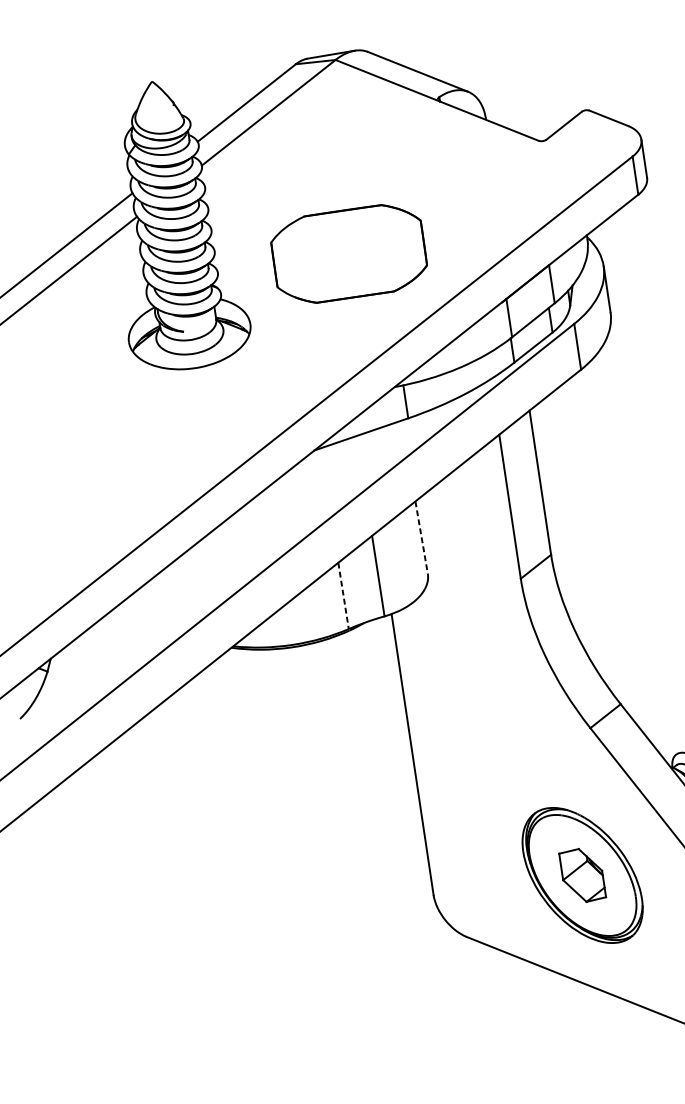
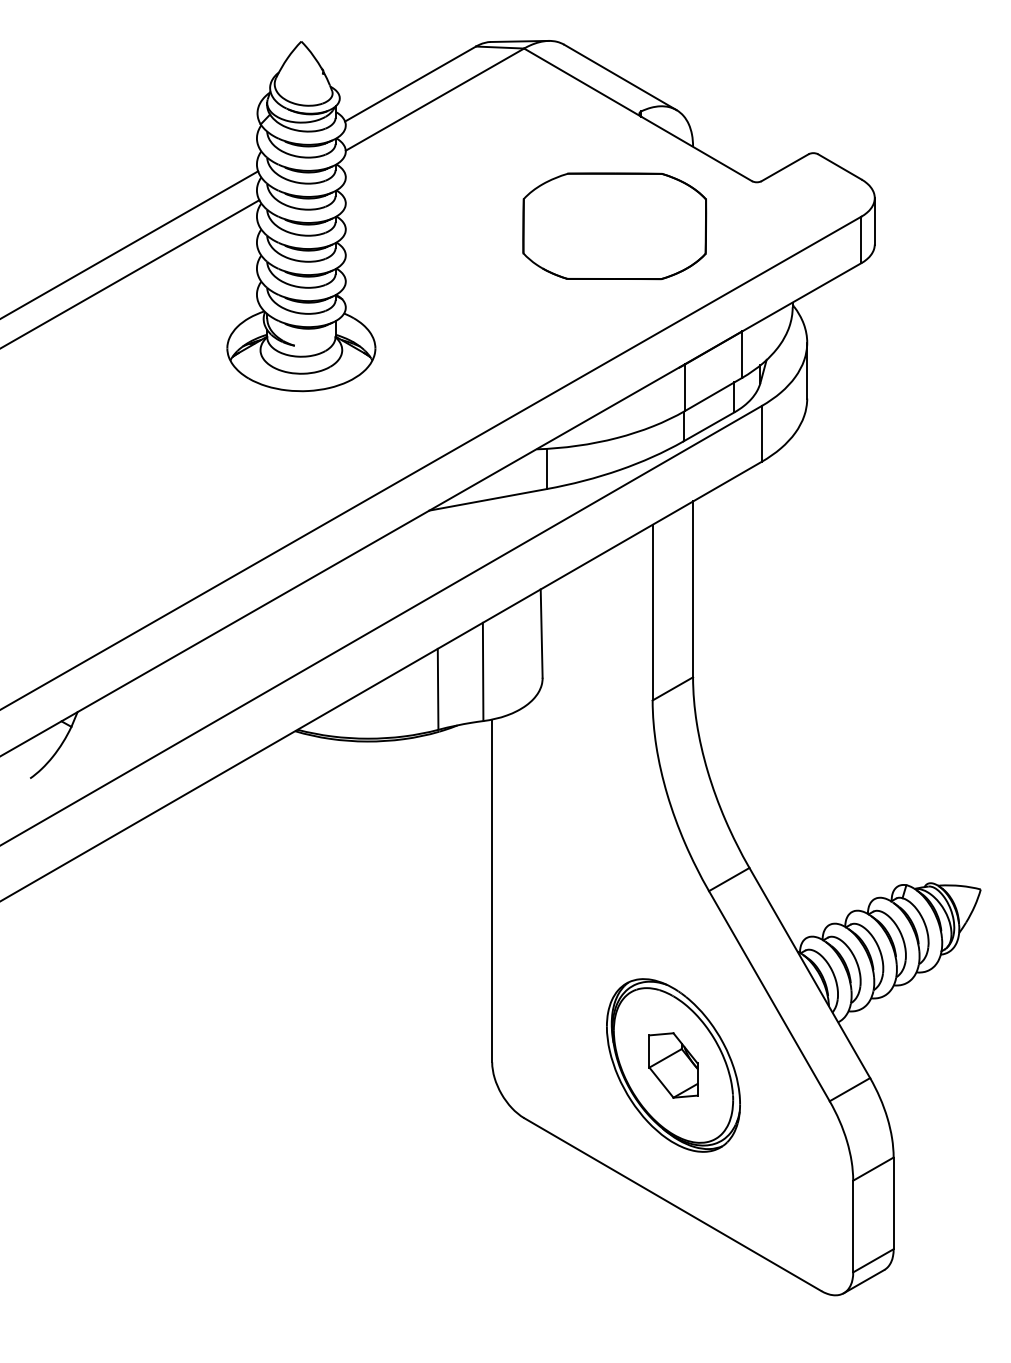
part: (348, 254) -> (614, 226), moved
line: (421, 538) -> (541, 634), dashed -> solid
line: (343, 595) -> (438, 689), dashed -> solid

